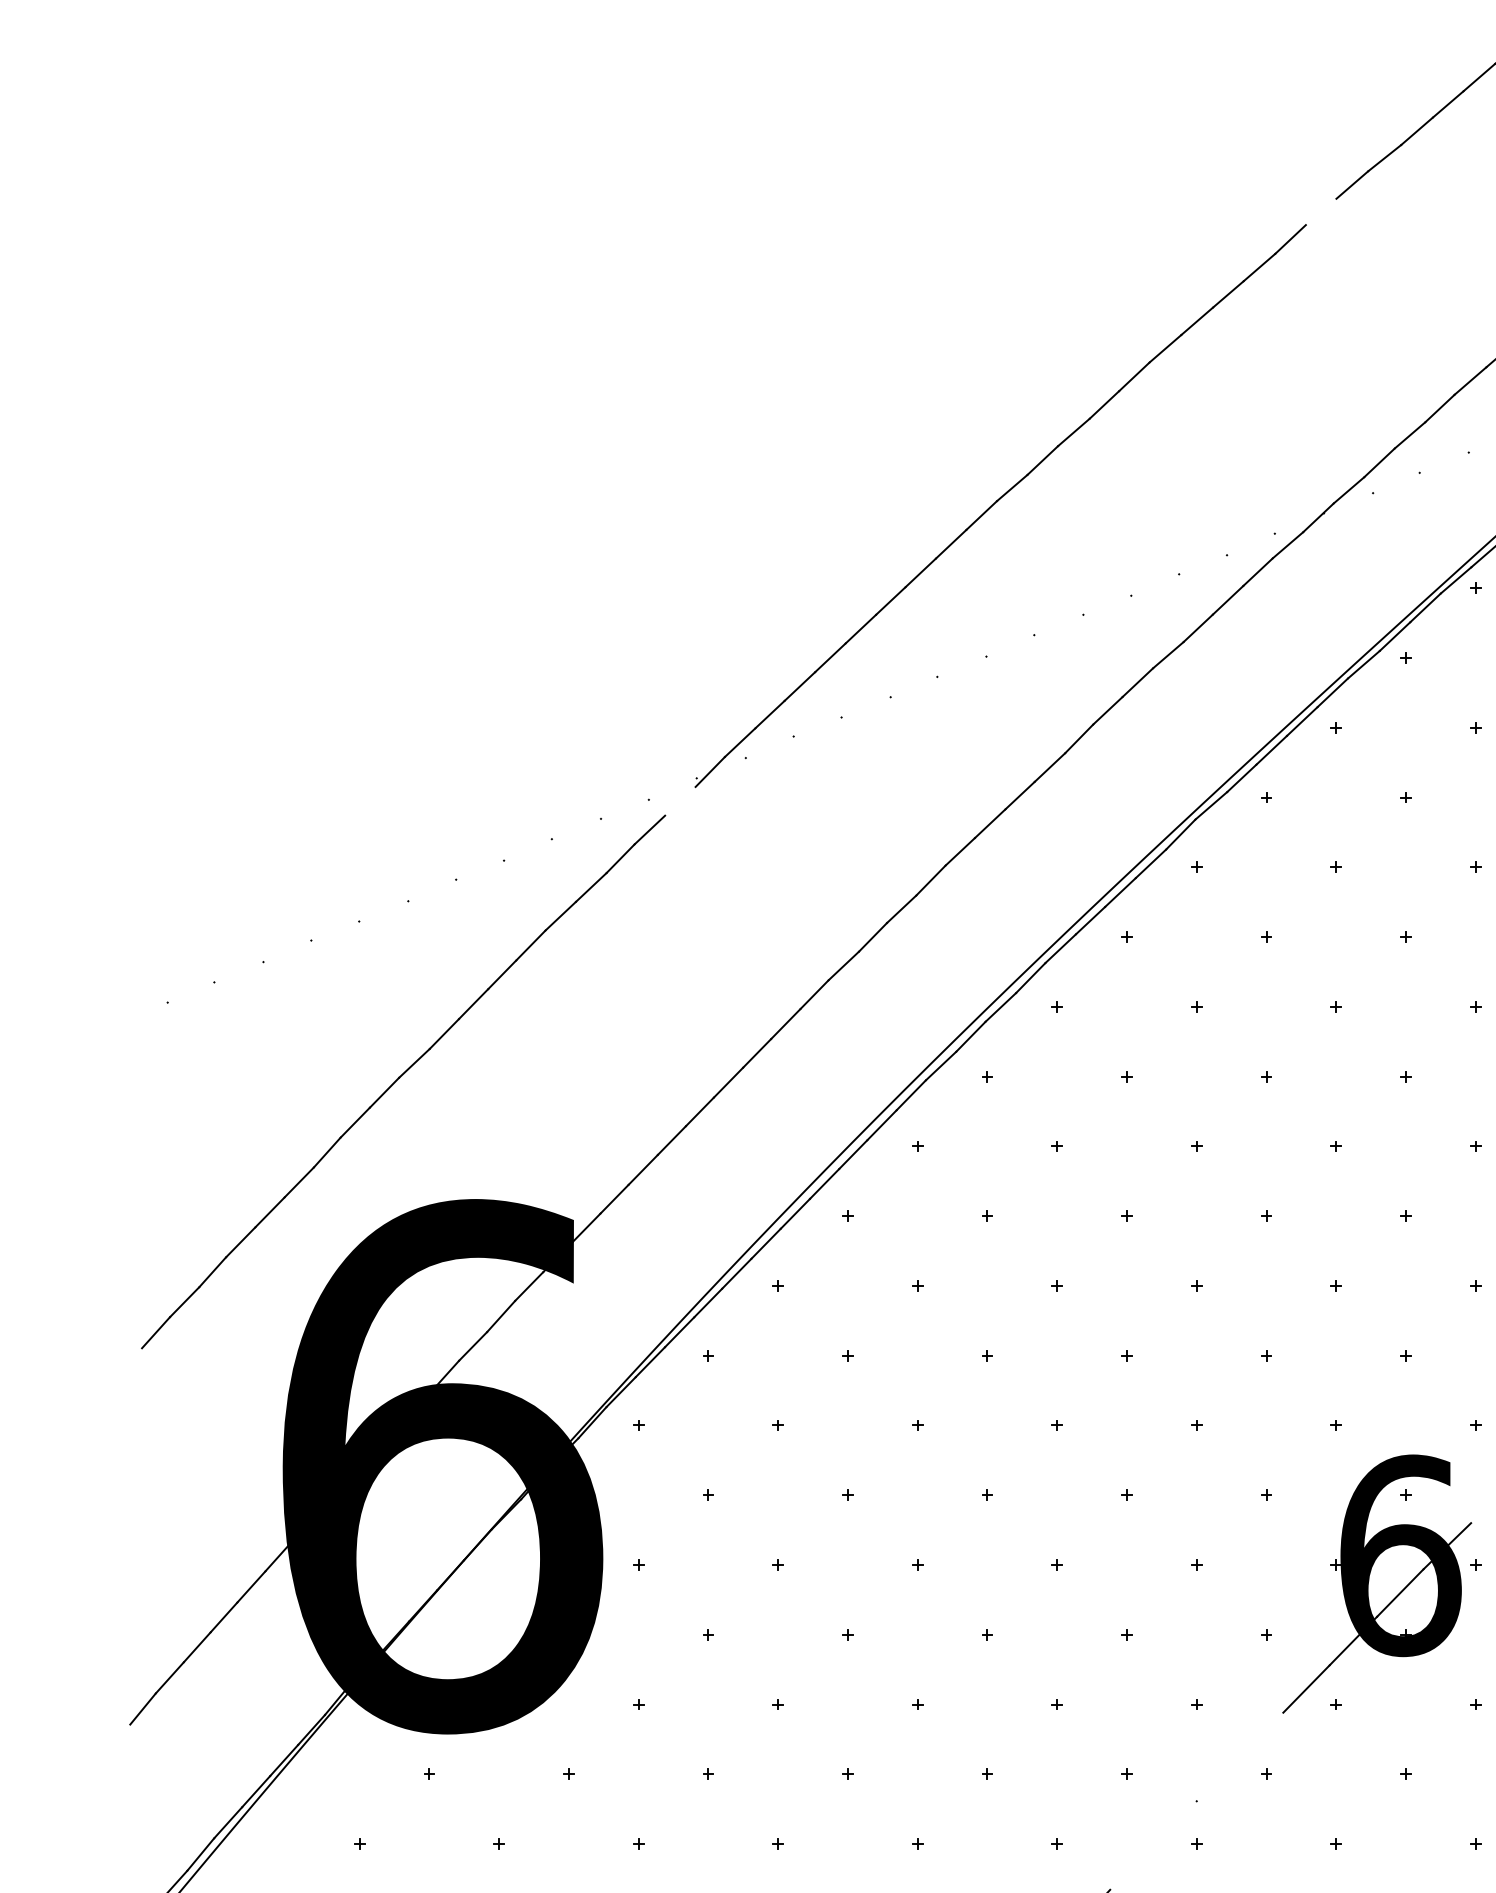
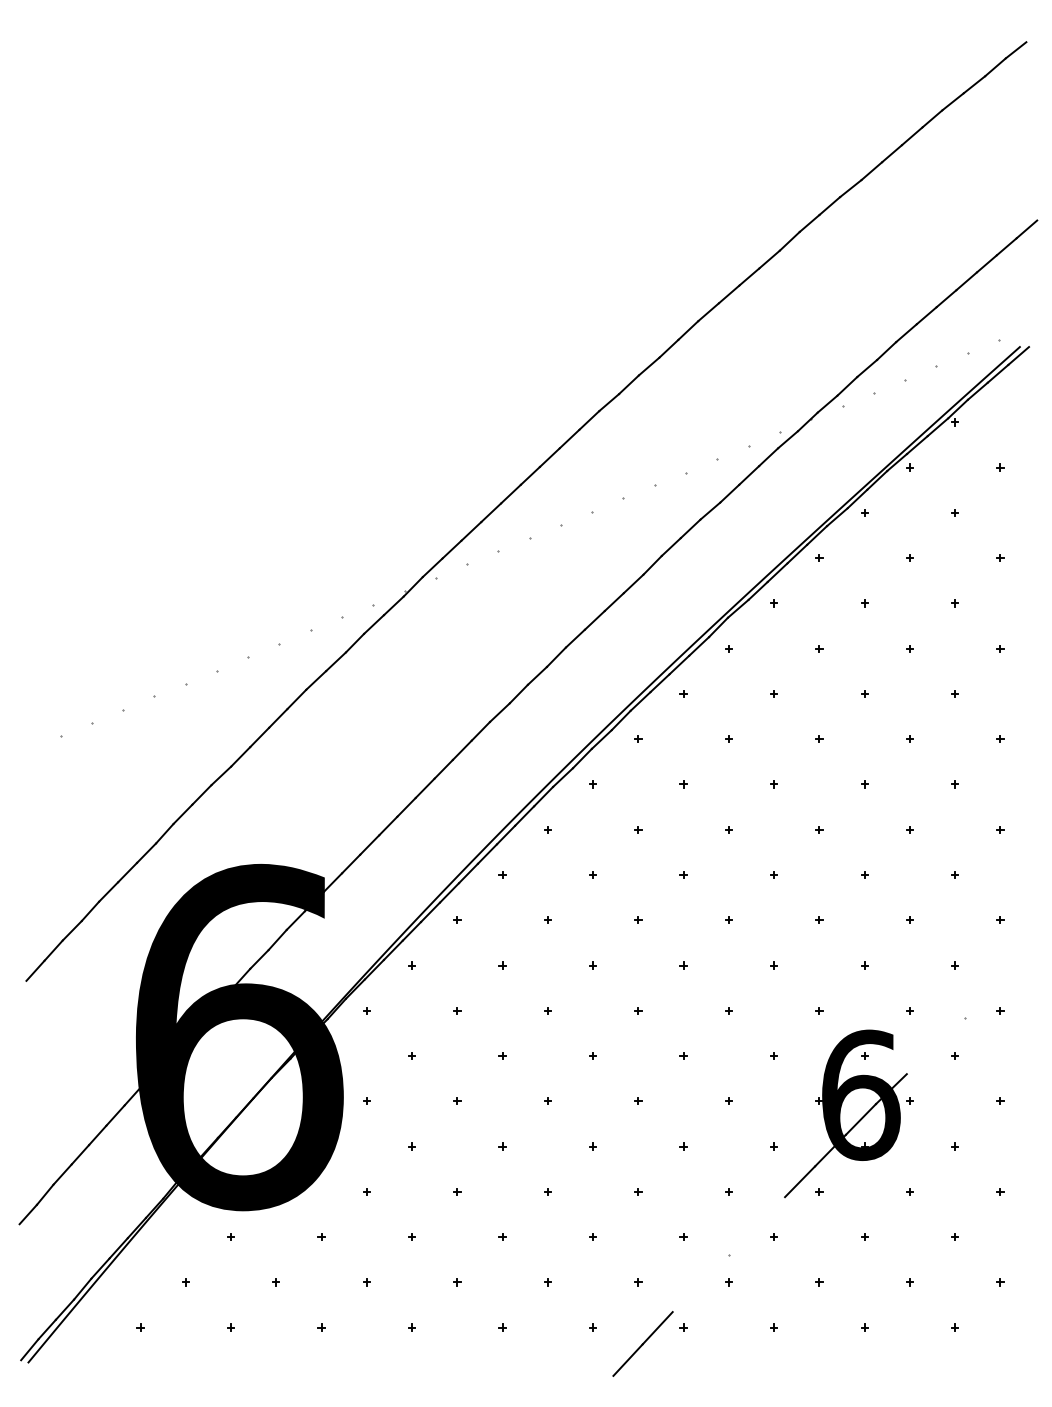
line: (1321, 211) -> (809, 223), added
line: (679, 800) -> (393, 605), added
line: (127, 1363) -> (35, 970), added
line: (115, 1739) -> (27, 1214), added

